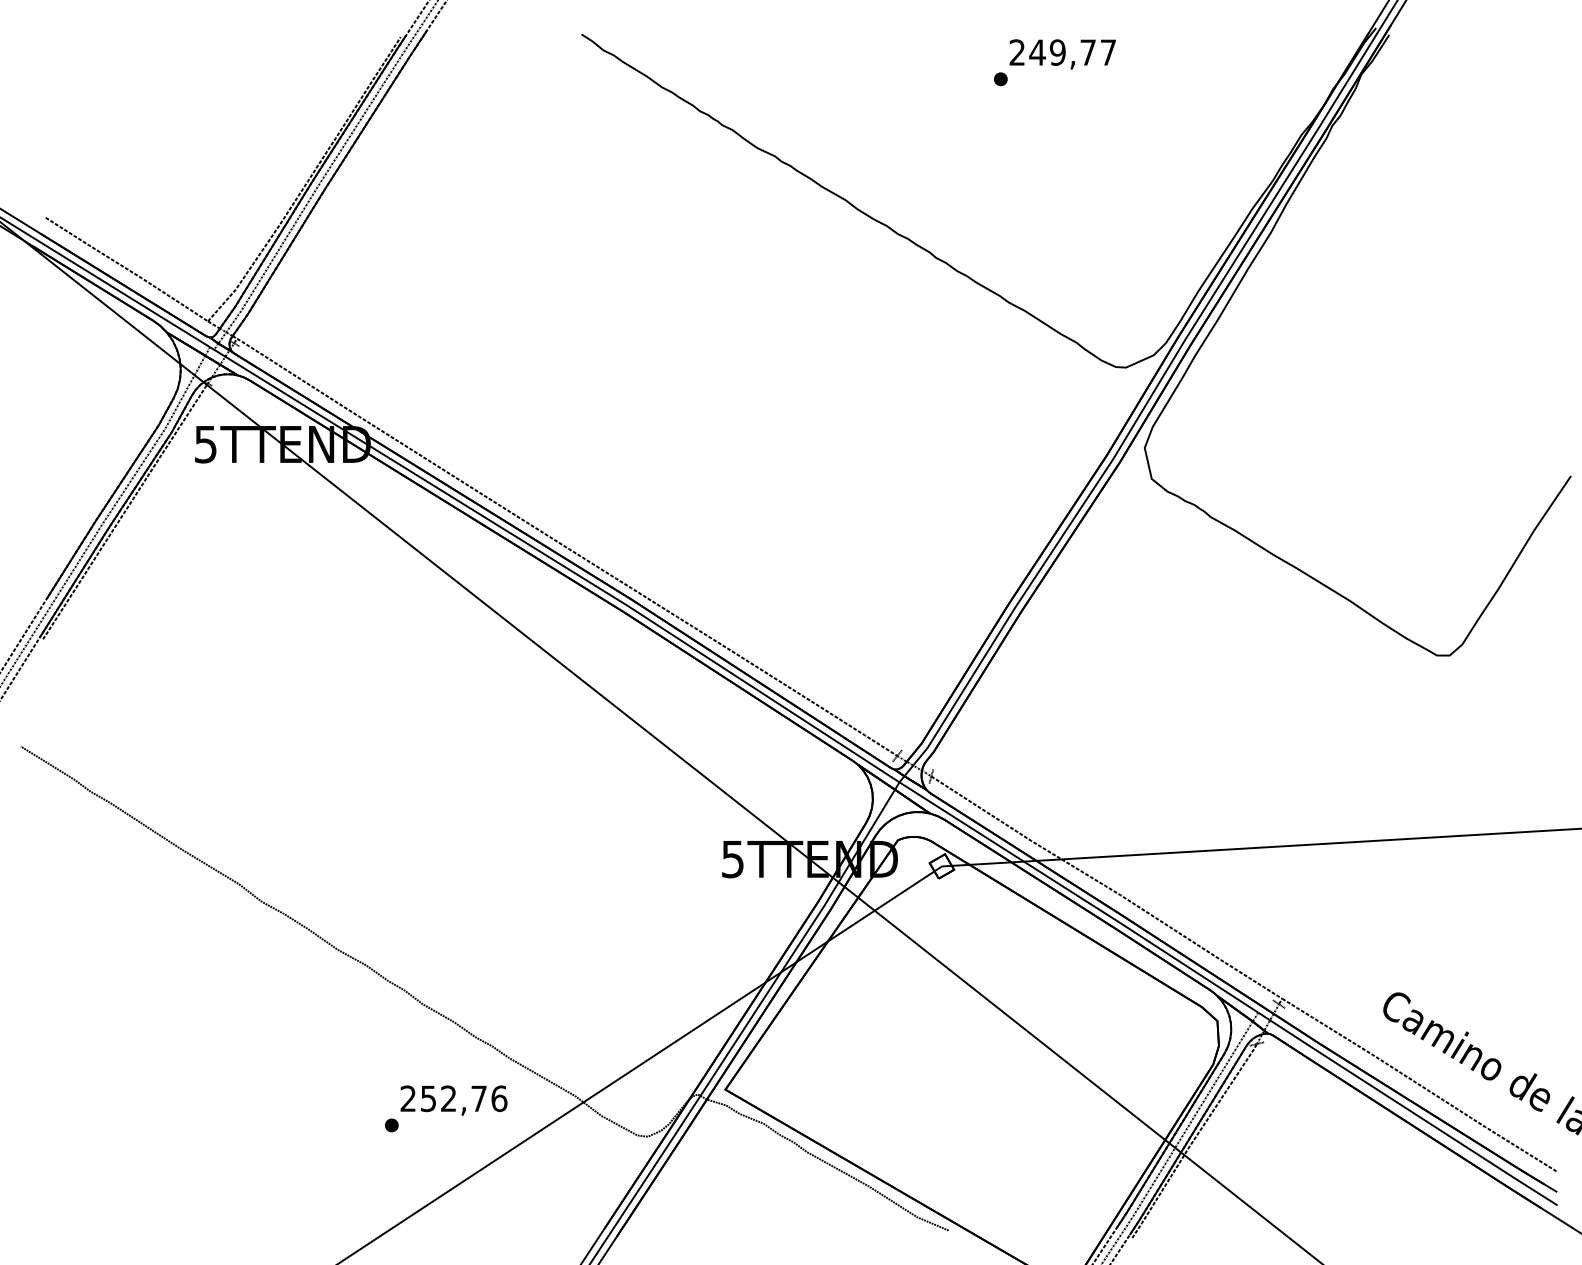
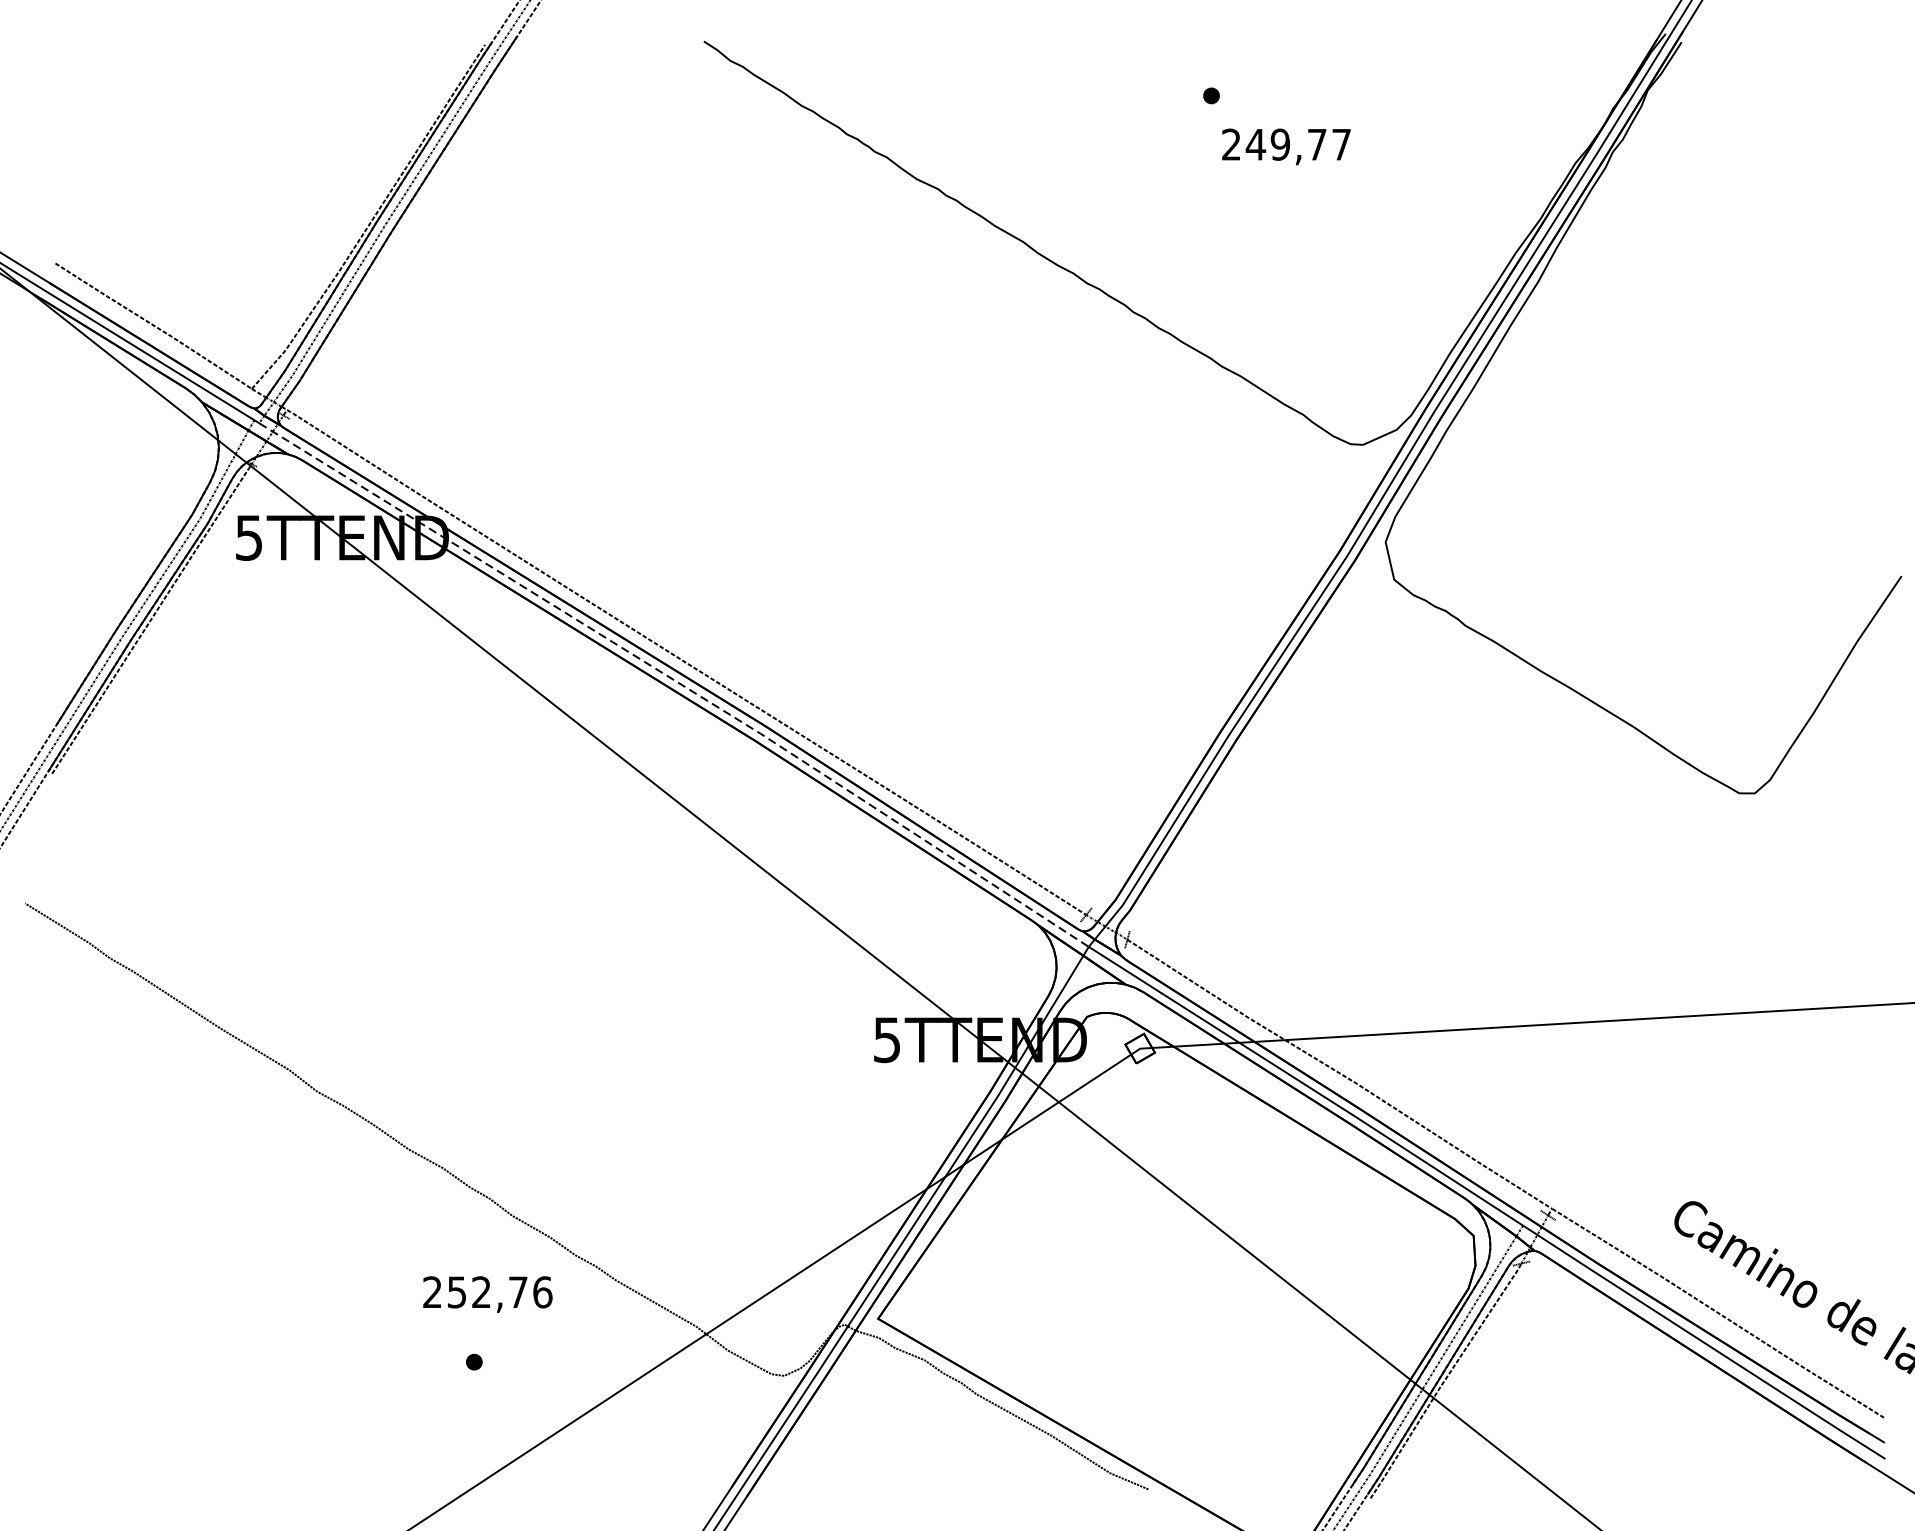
text: (1062, 54) -> (1286, 146), moved
line: (558, 563) -> (676, 681), solid -> dashed
text: (453, 1100) -> (487, 1294), moved

